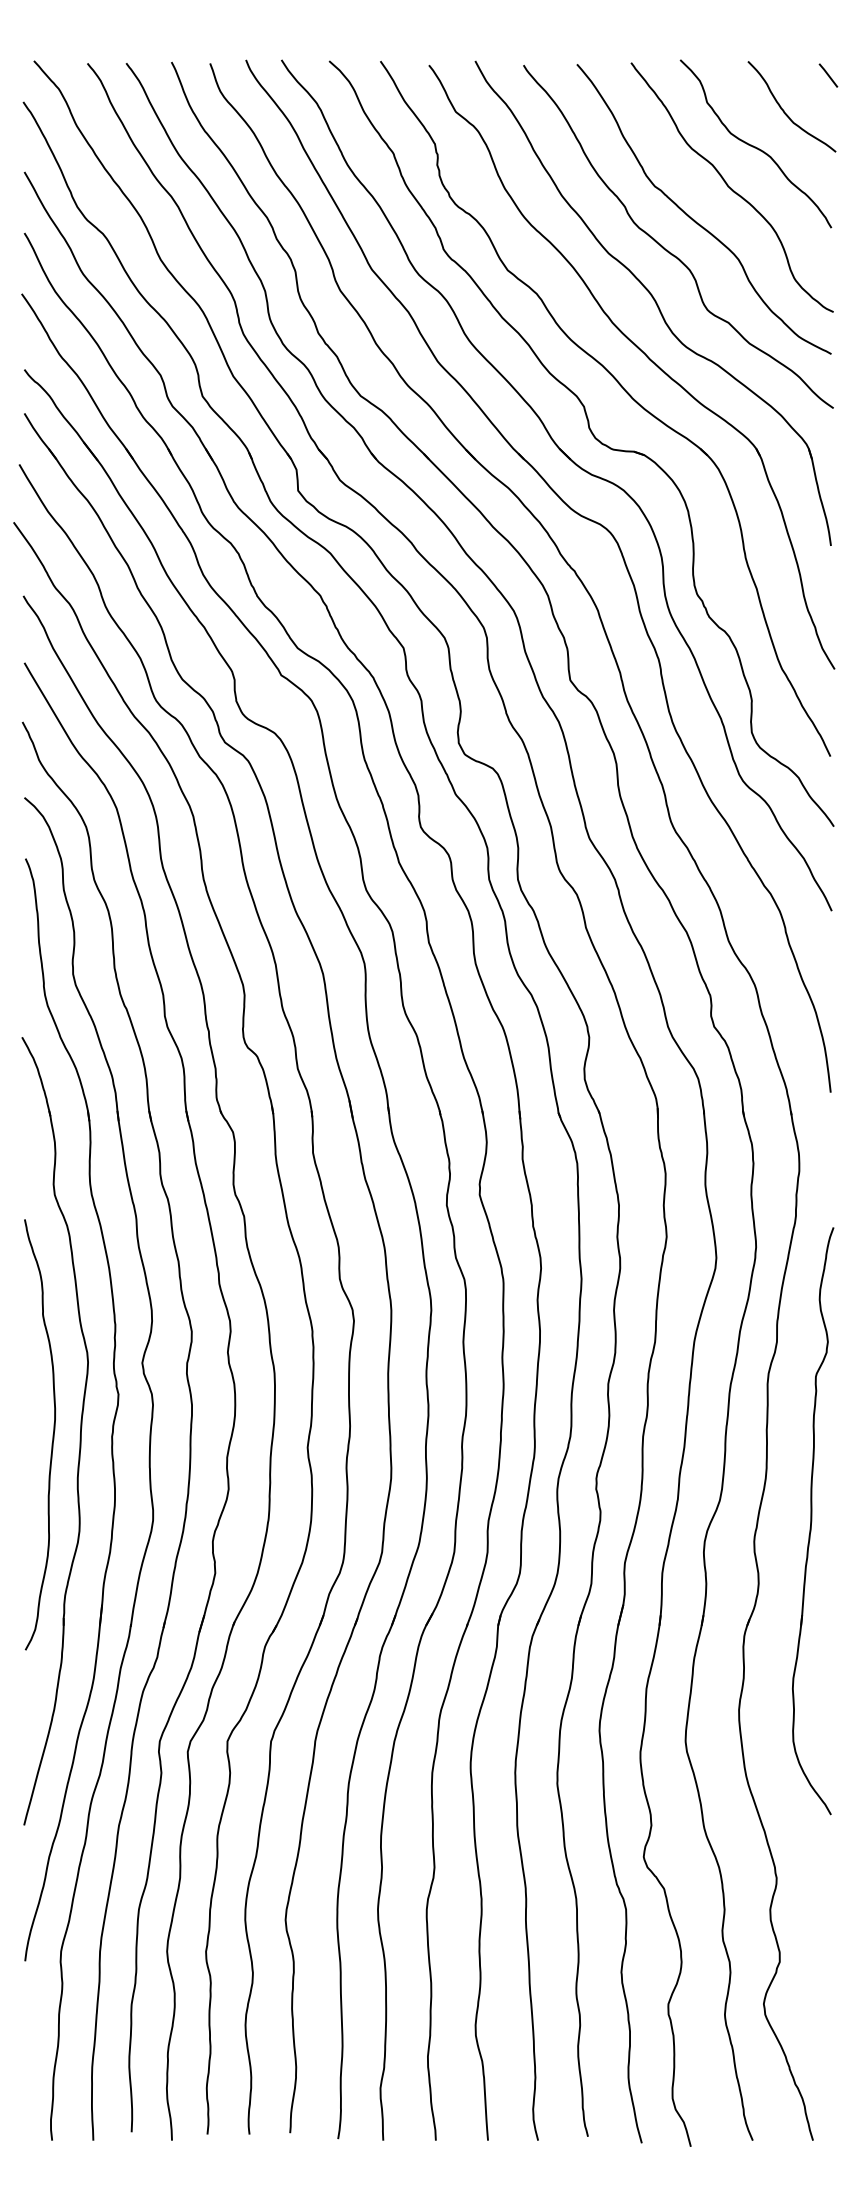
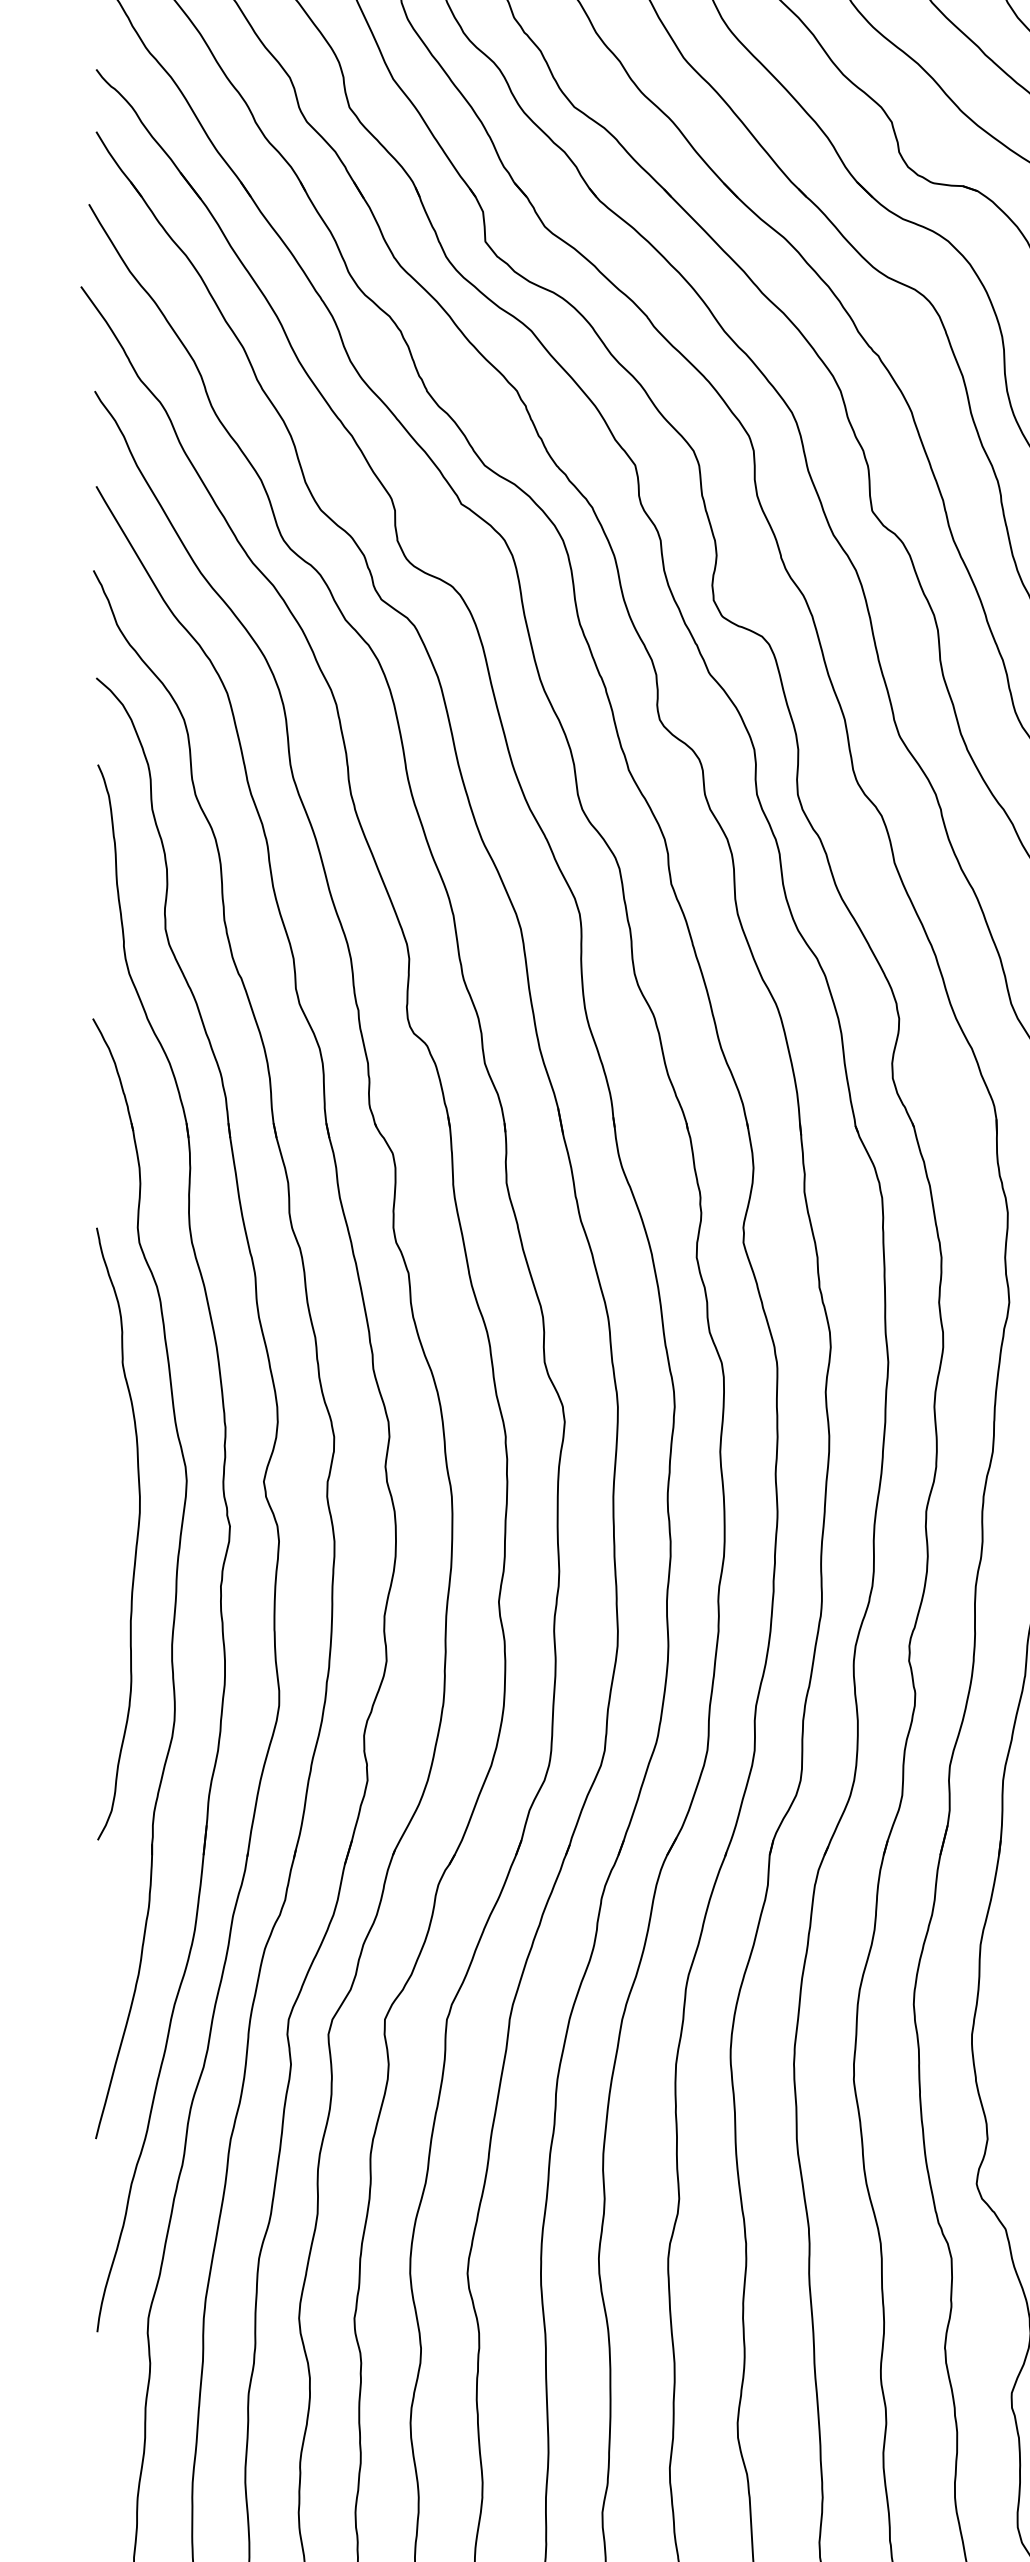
curve: (52, 1434) -> (136, 1533), moved

